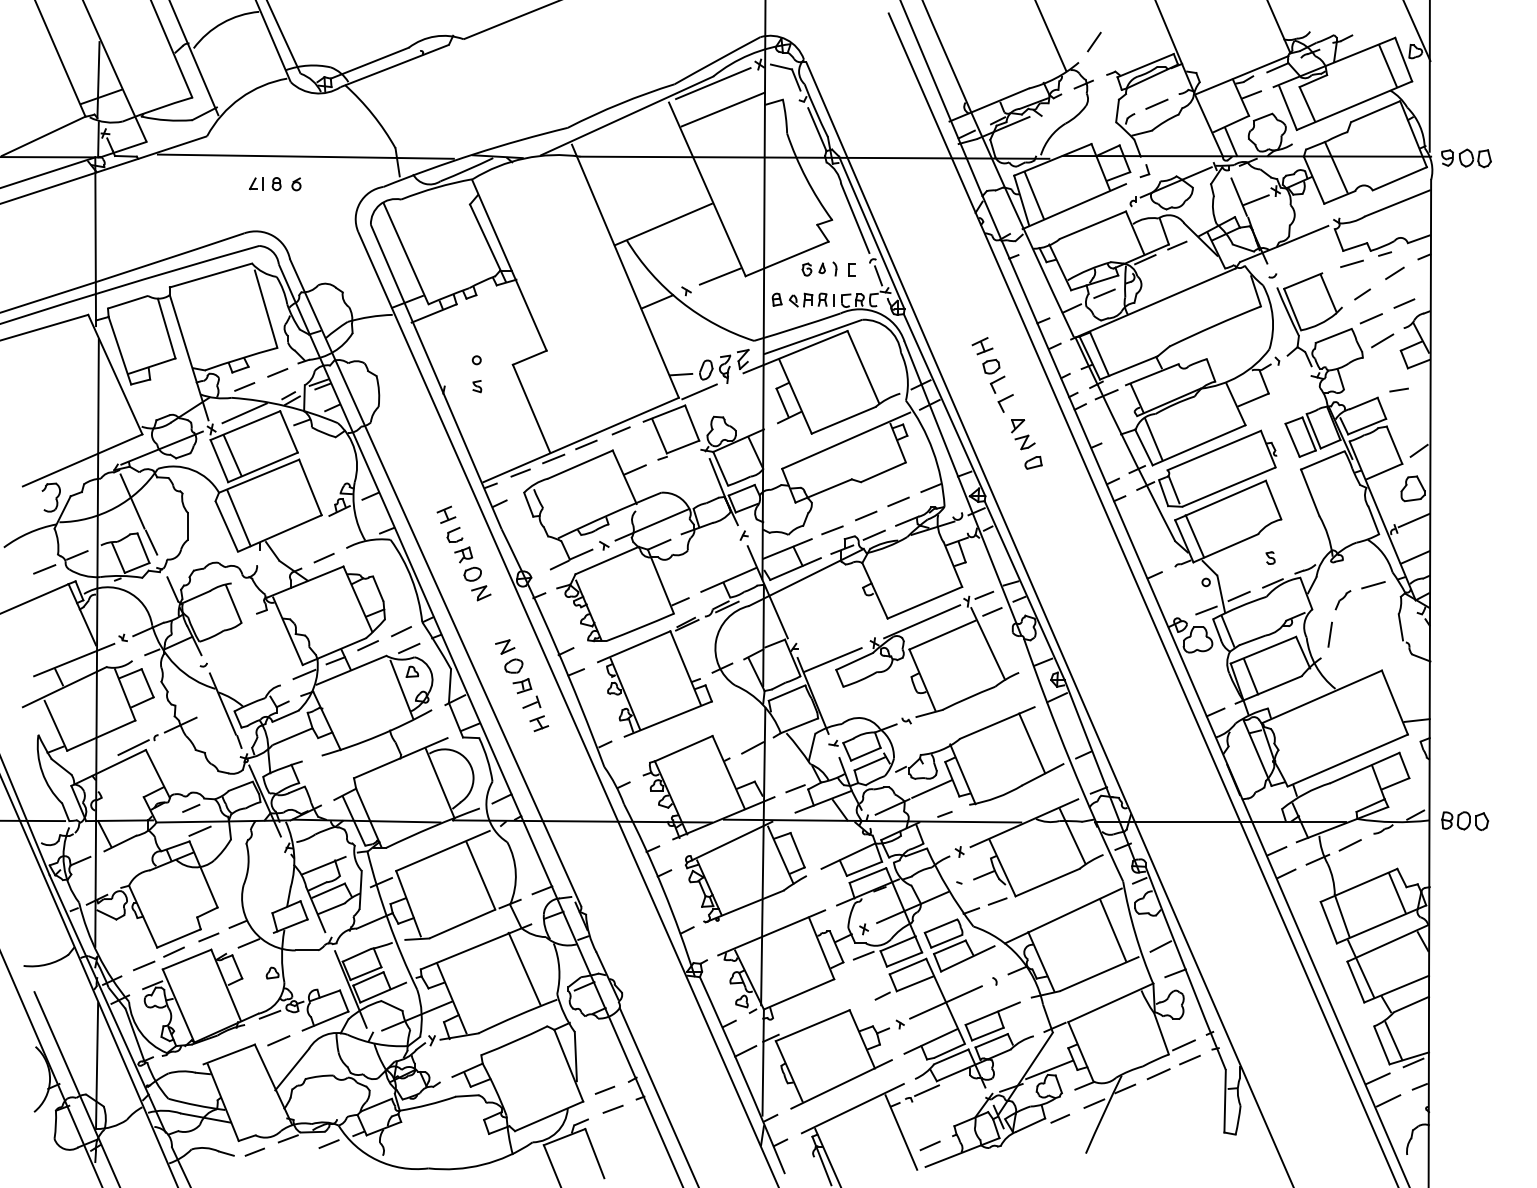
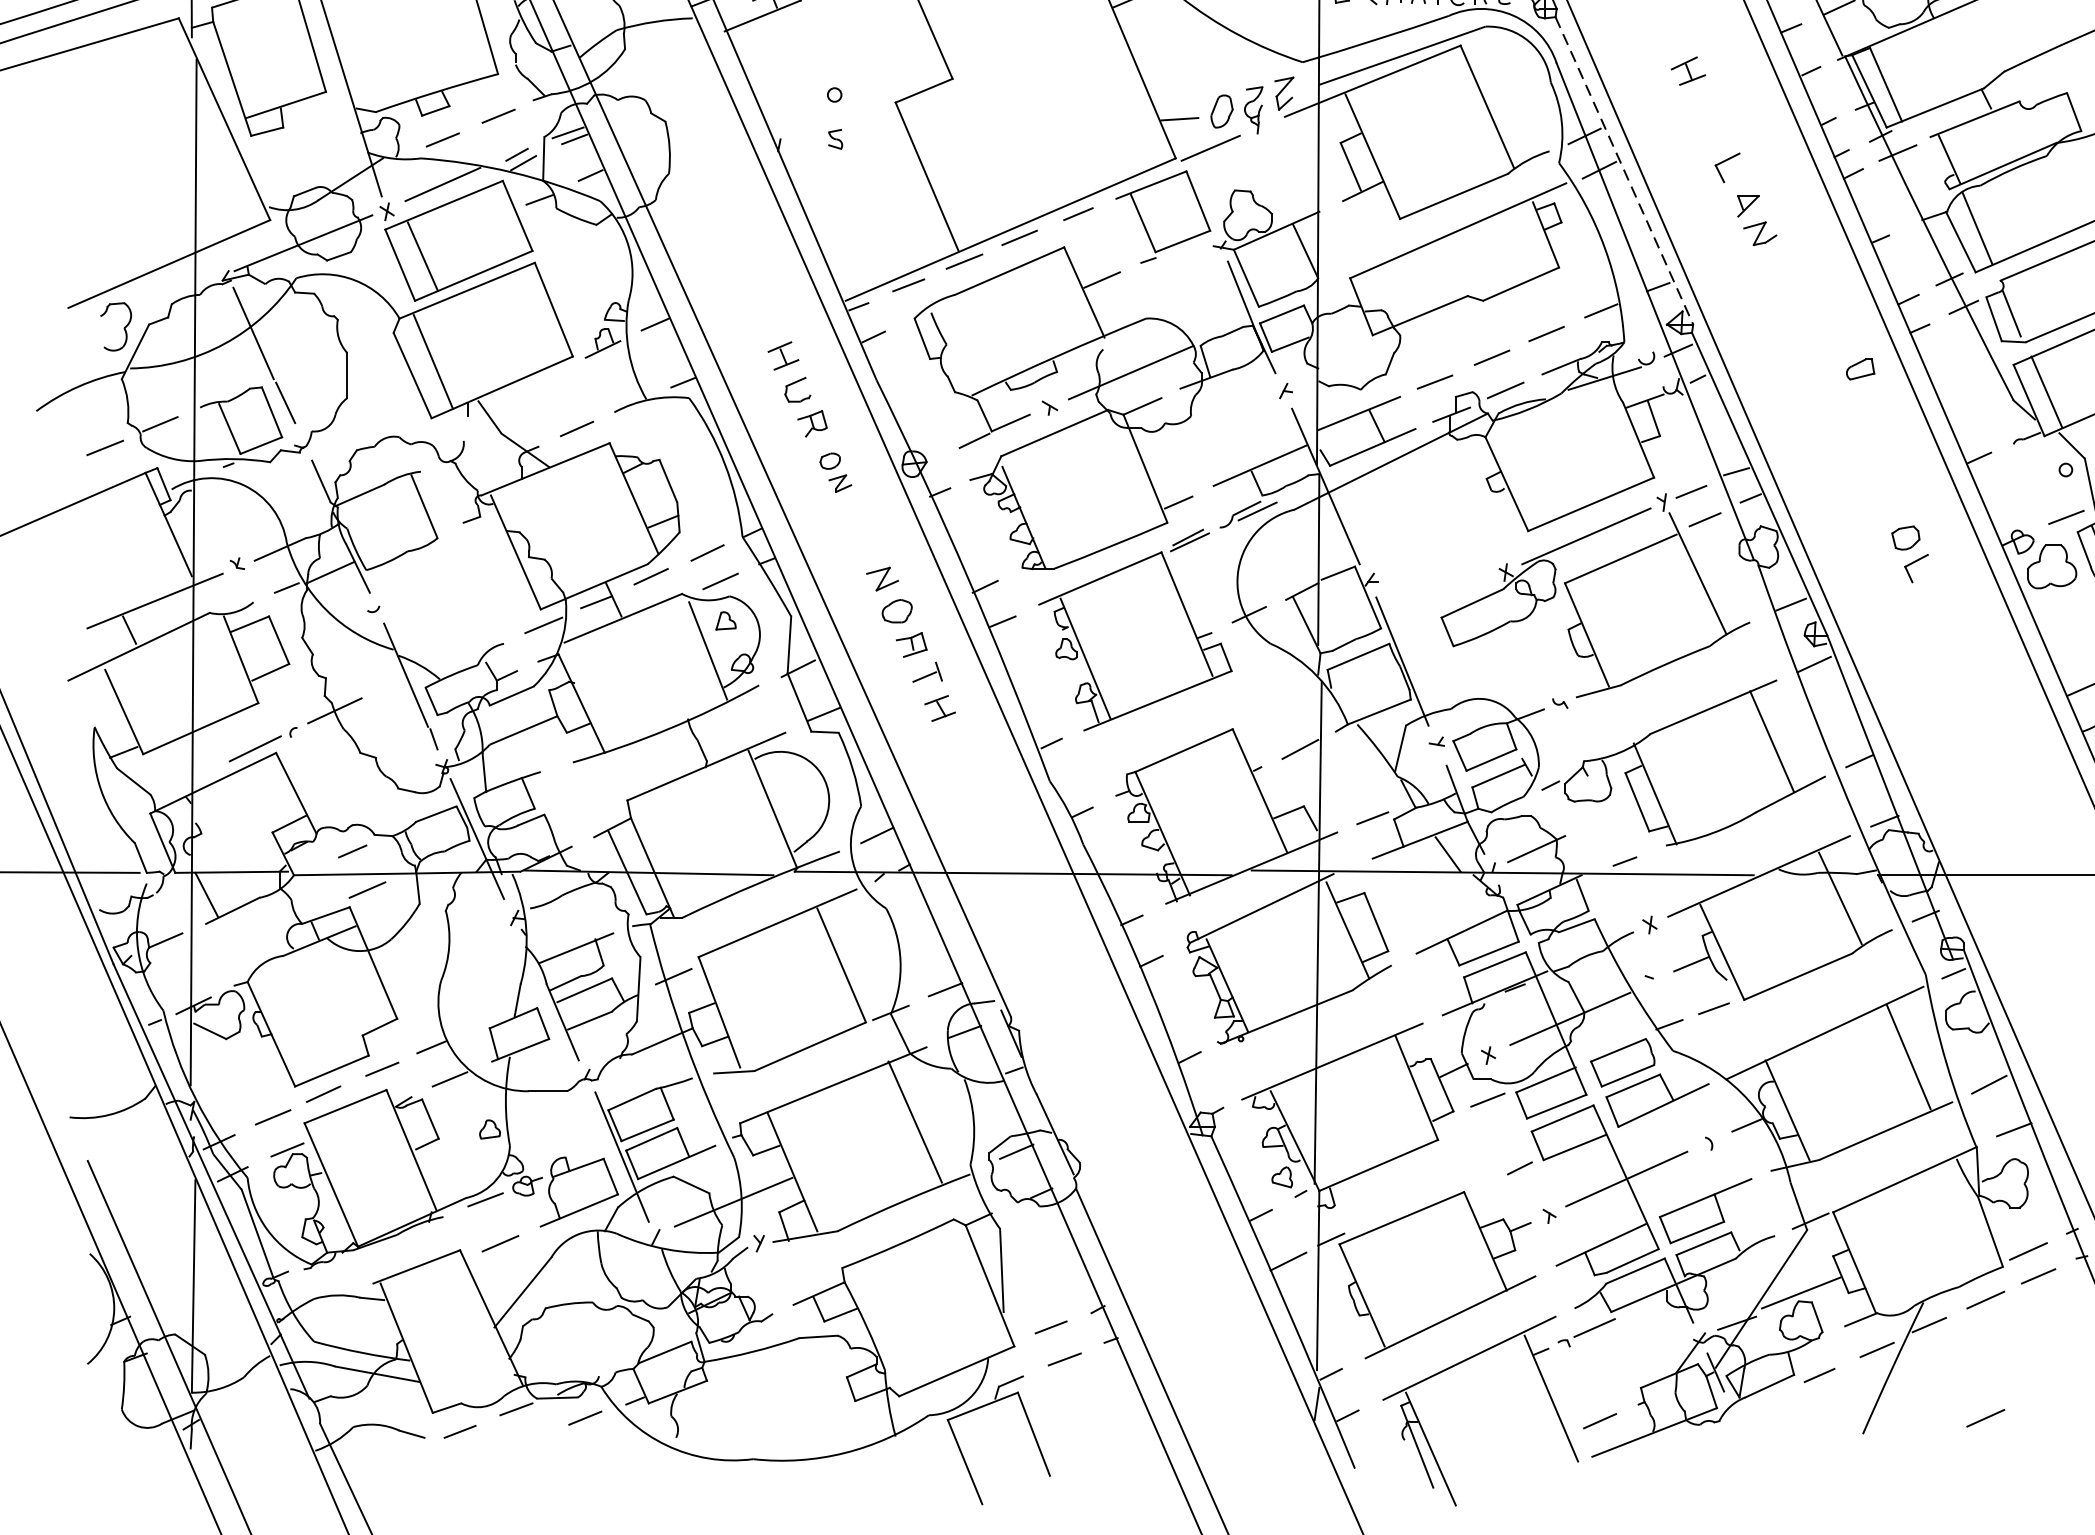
part: (993, 375) -> (1909, 552), moved
line: (944, 405) -> (1624, 171), solid -> dashed
part: (1033, 462) -> (1860, 368), moved
part: (477, 583) -> (835, 471), size x0.7
line: (832, 660) -> (1435, 601), removed
line: (931, 788) -> (1602, 817), removed
line: (1158, 1144) -> (1985, 1418), added

